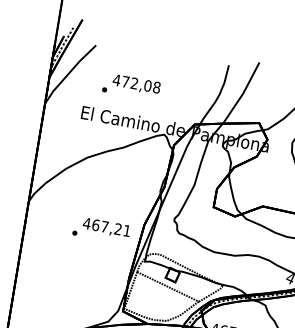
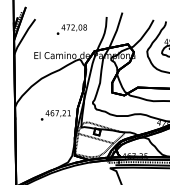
text: (130, 86) -> (71, 29), moved

